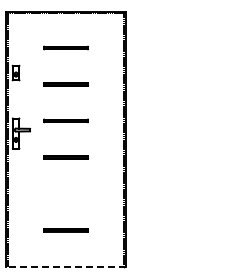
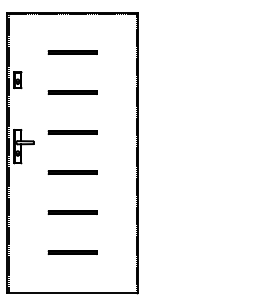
line: (65, 193) -> (72, 212), added
line: (66, 266) -> (73, 292), dashed -> solid

